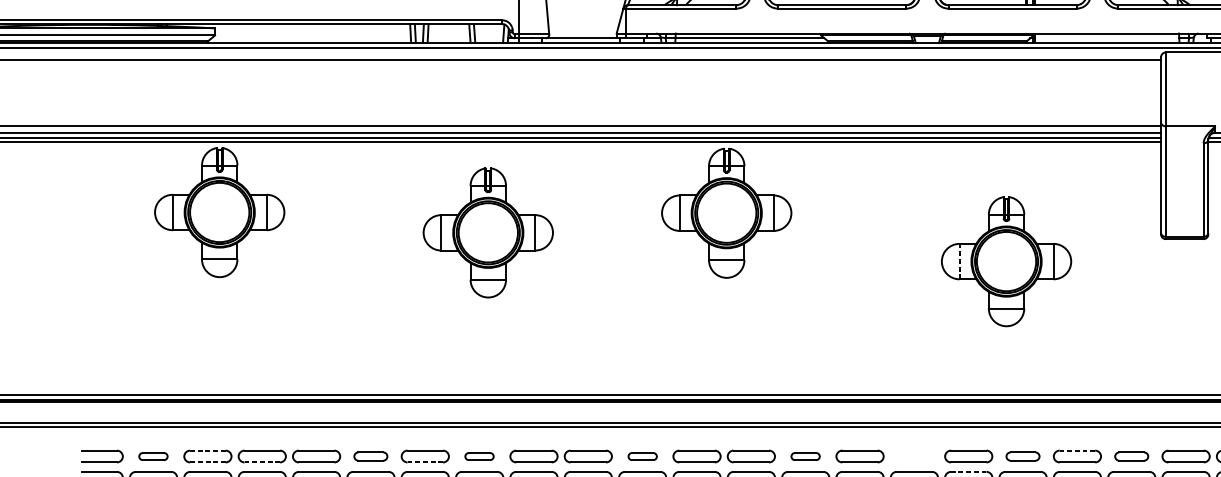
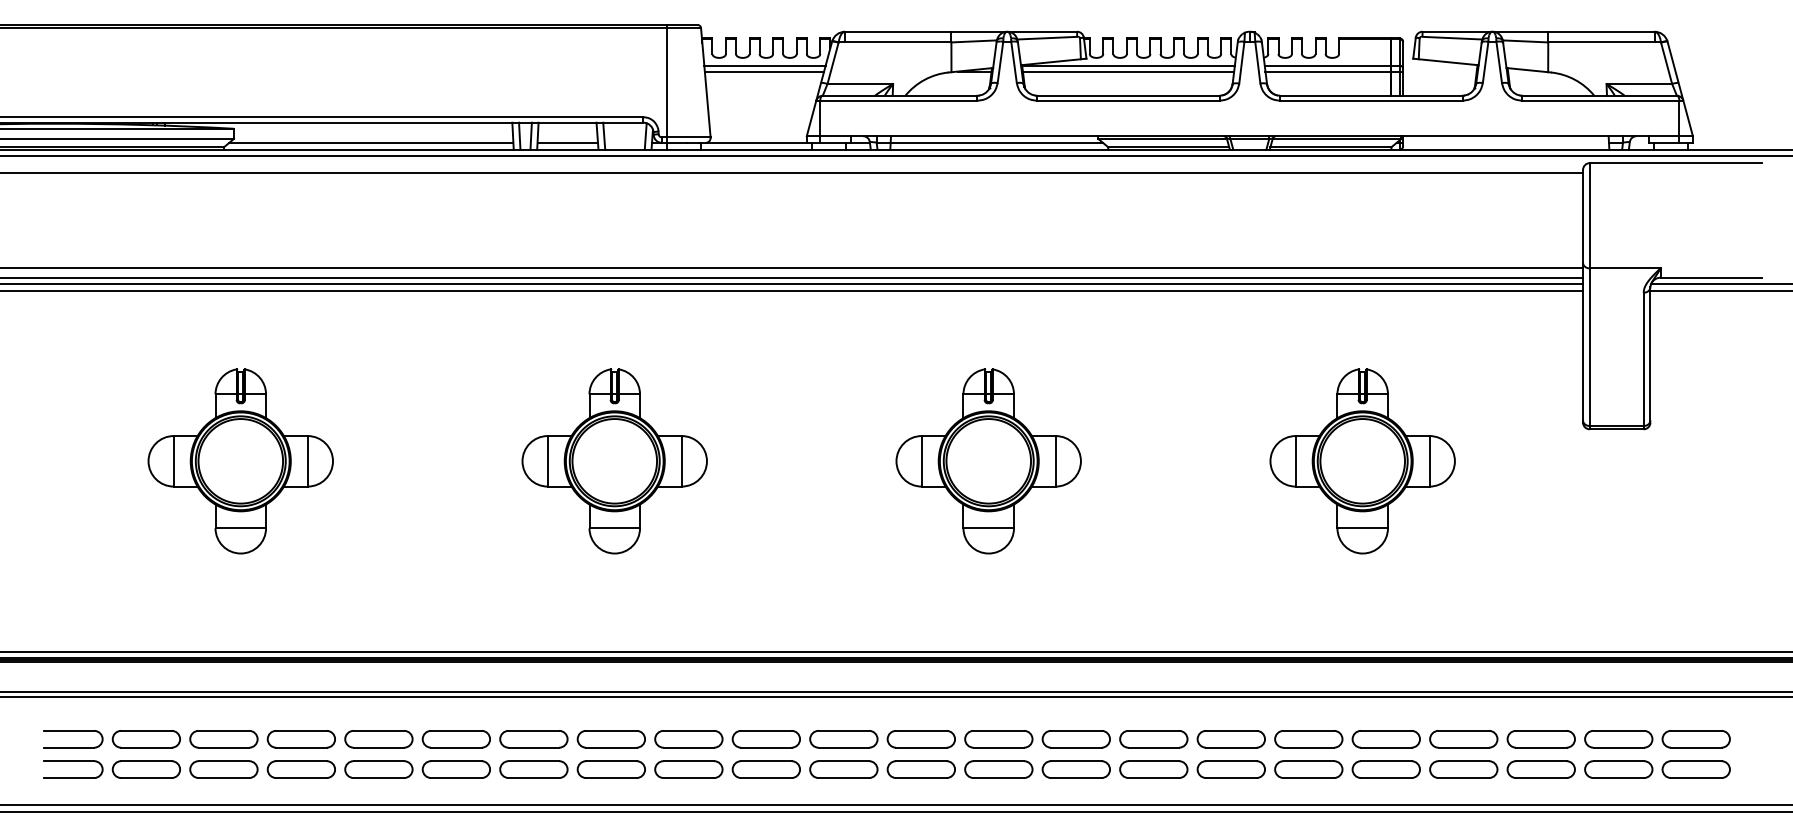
line: (311, 38) -> (371, 142), added
line: (448, 38) -> (567, 142), added
part: (219, 212) -> (240, 461), moved
part: (726, 213) -> (988, 461), moved
part: (488, 232) -> (614, 461), moved
line: (959, 261) -> (1295, 460), dashed -> solid
line: (207, 450) -> (223, 730), dashed -> solid
line: (1077, 450) -> (1463, 730), dashed -> solid
part: (152, 456) -> (145, 739), size x1.67
part: (370, 456) -> (455, 739), size x1.43
part: (479, 456) -> (610, 739), size x1.67
part: (642, 456) -> (843, 739), size x1.67
part: (805, 456) -> (1075, 739), size x1.67
part: (913, 456) -> (1230, 739), added
part: (1022, 456) -> (1385, 739), size x1.43
part: (1131, 456) -> (1540, 739), size x1.43
line: (208, 462) -> (224, 747), dashed -> solid
line: (262, 462) -> (301, 747), dashed -> solid
line: (425, 462) -> (534, 747), dashed -> solid
line: (968, 472) -> (1308, 761), dashed -> solid

